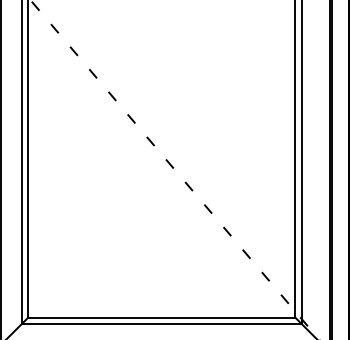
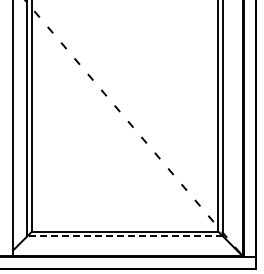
line: (162, 324) -> (125, 236), solid -> dashed

